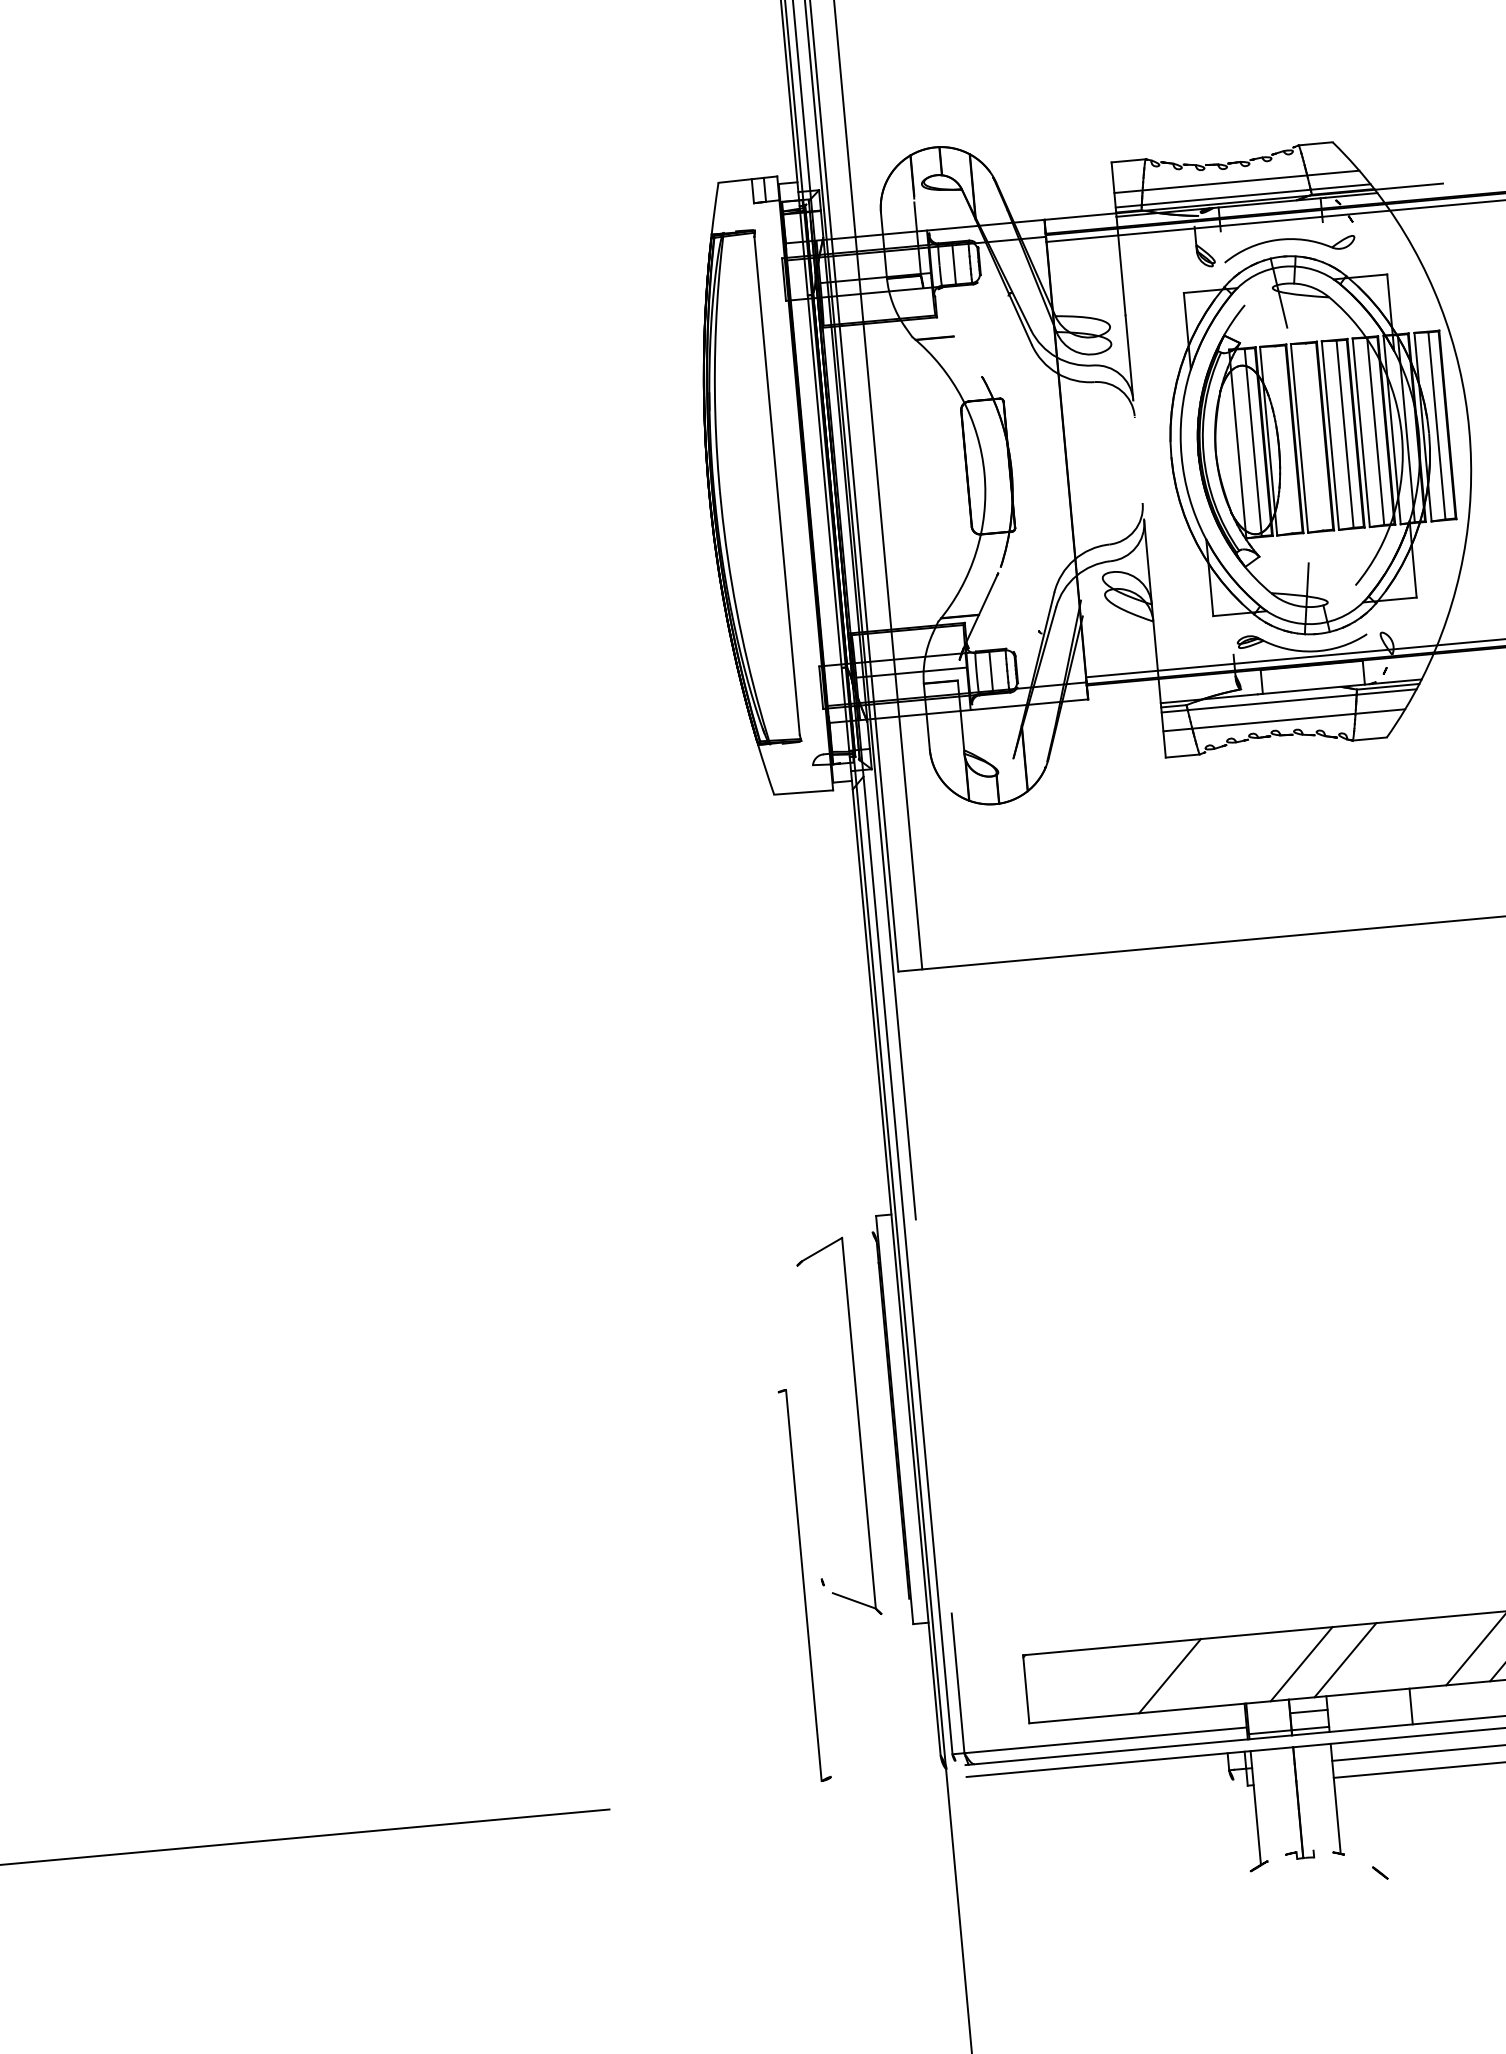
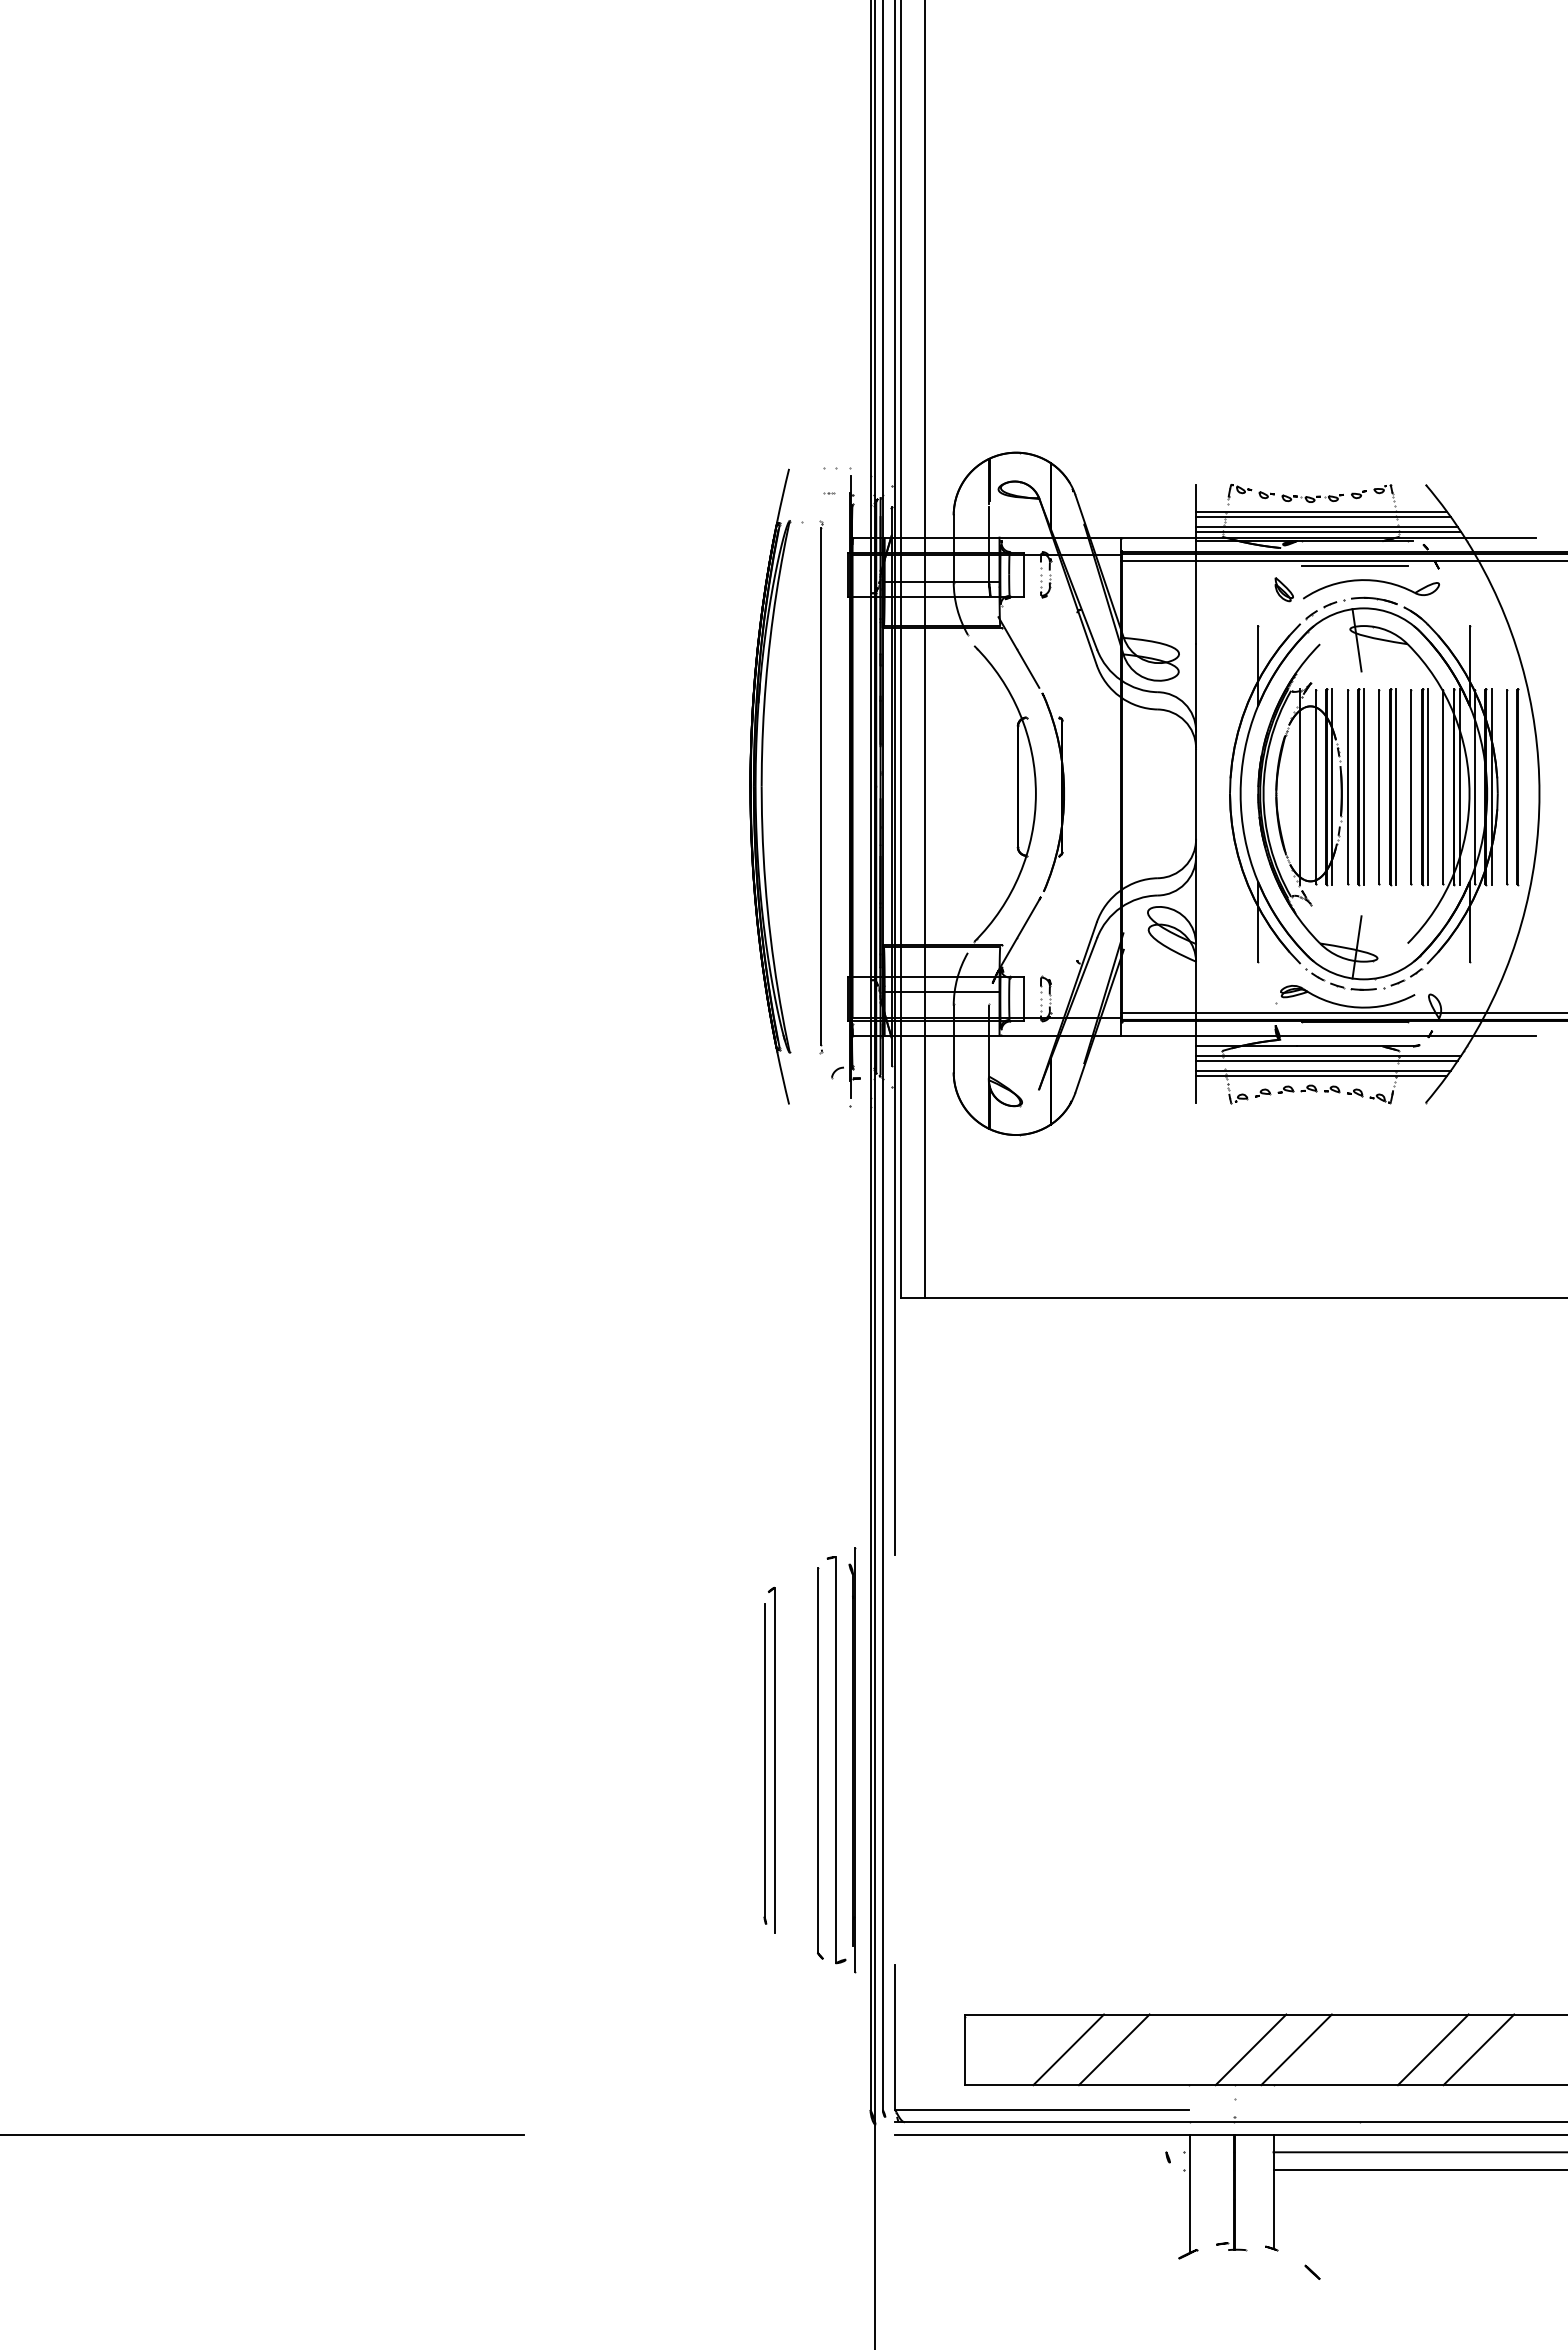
line: (1234, 178) -> (1321, 512), added
line: (1240, 192) -> (1326, 527), added
line: (1272, 226) -> (1355, 565), added
line: (955, 339) -> (1018, 652), added
line: (1314, 436) -> (1379, 786), added
line: (1283, 439) -> (1347, 786), added
line: (1139, 459) -> (1196, 793), added
line: (1287, 680) -> (1328, 1035), added
line: (1287, 705) -> (1326, 1060), added
line: (1285, 716) -> (1323, 1071), added
line: (817, 1426) -> (774, 1759), added
line: (807, 1427) -> (764, 1759), added
part: (804, 1585) -> (836, 1760), moved
line: (1125, 1679) -> (1068, 2049), added

